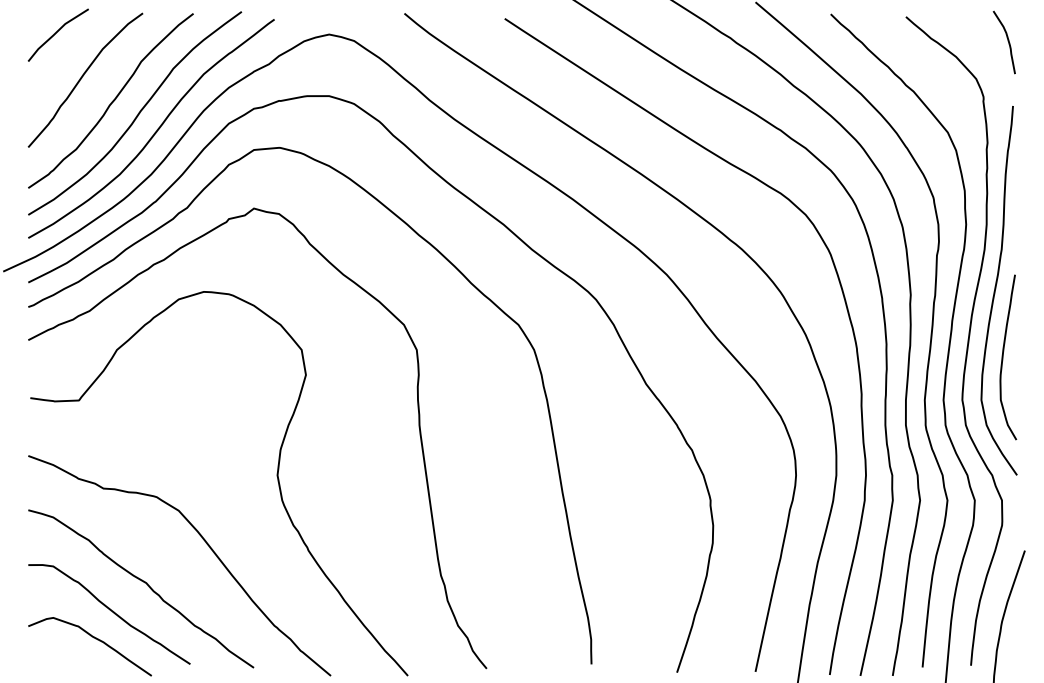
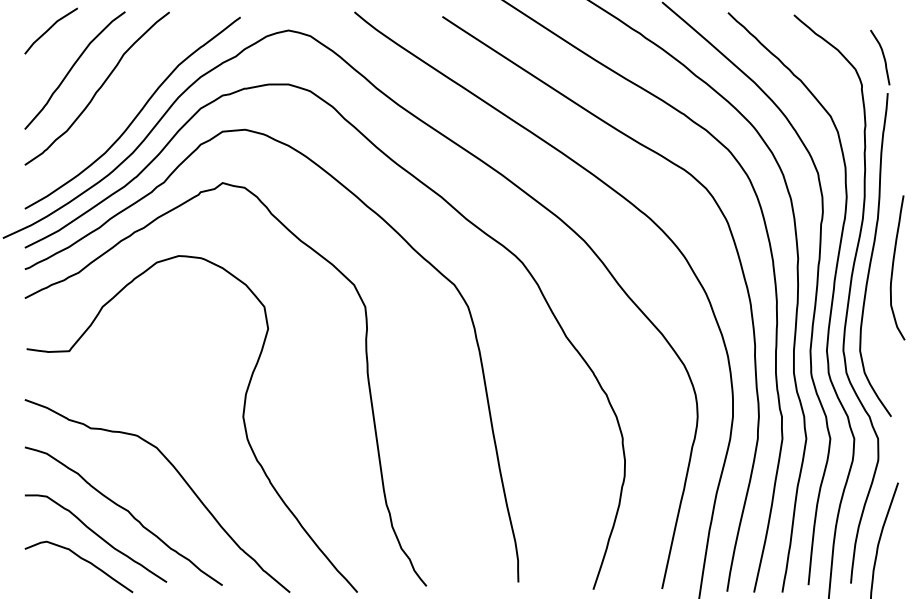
curve: (1007, 41) -> (882, 56), moved
curve: (137, 114) -> (120, 100), removed
curve: (1003, 357) -> (893, 267), moved

